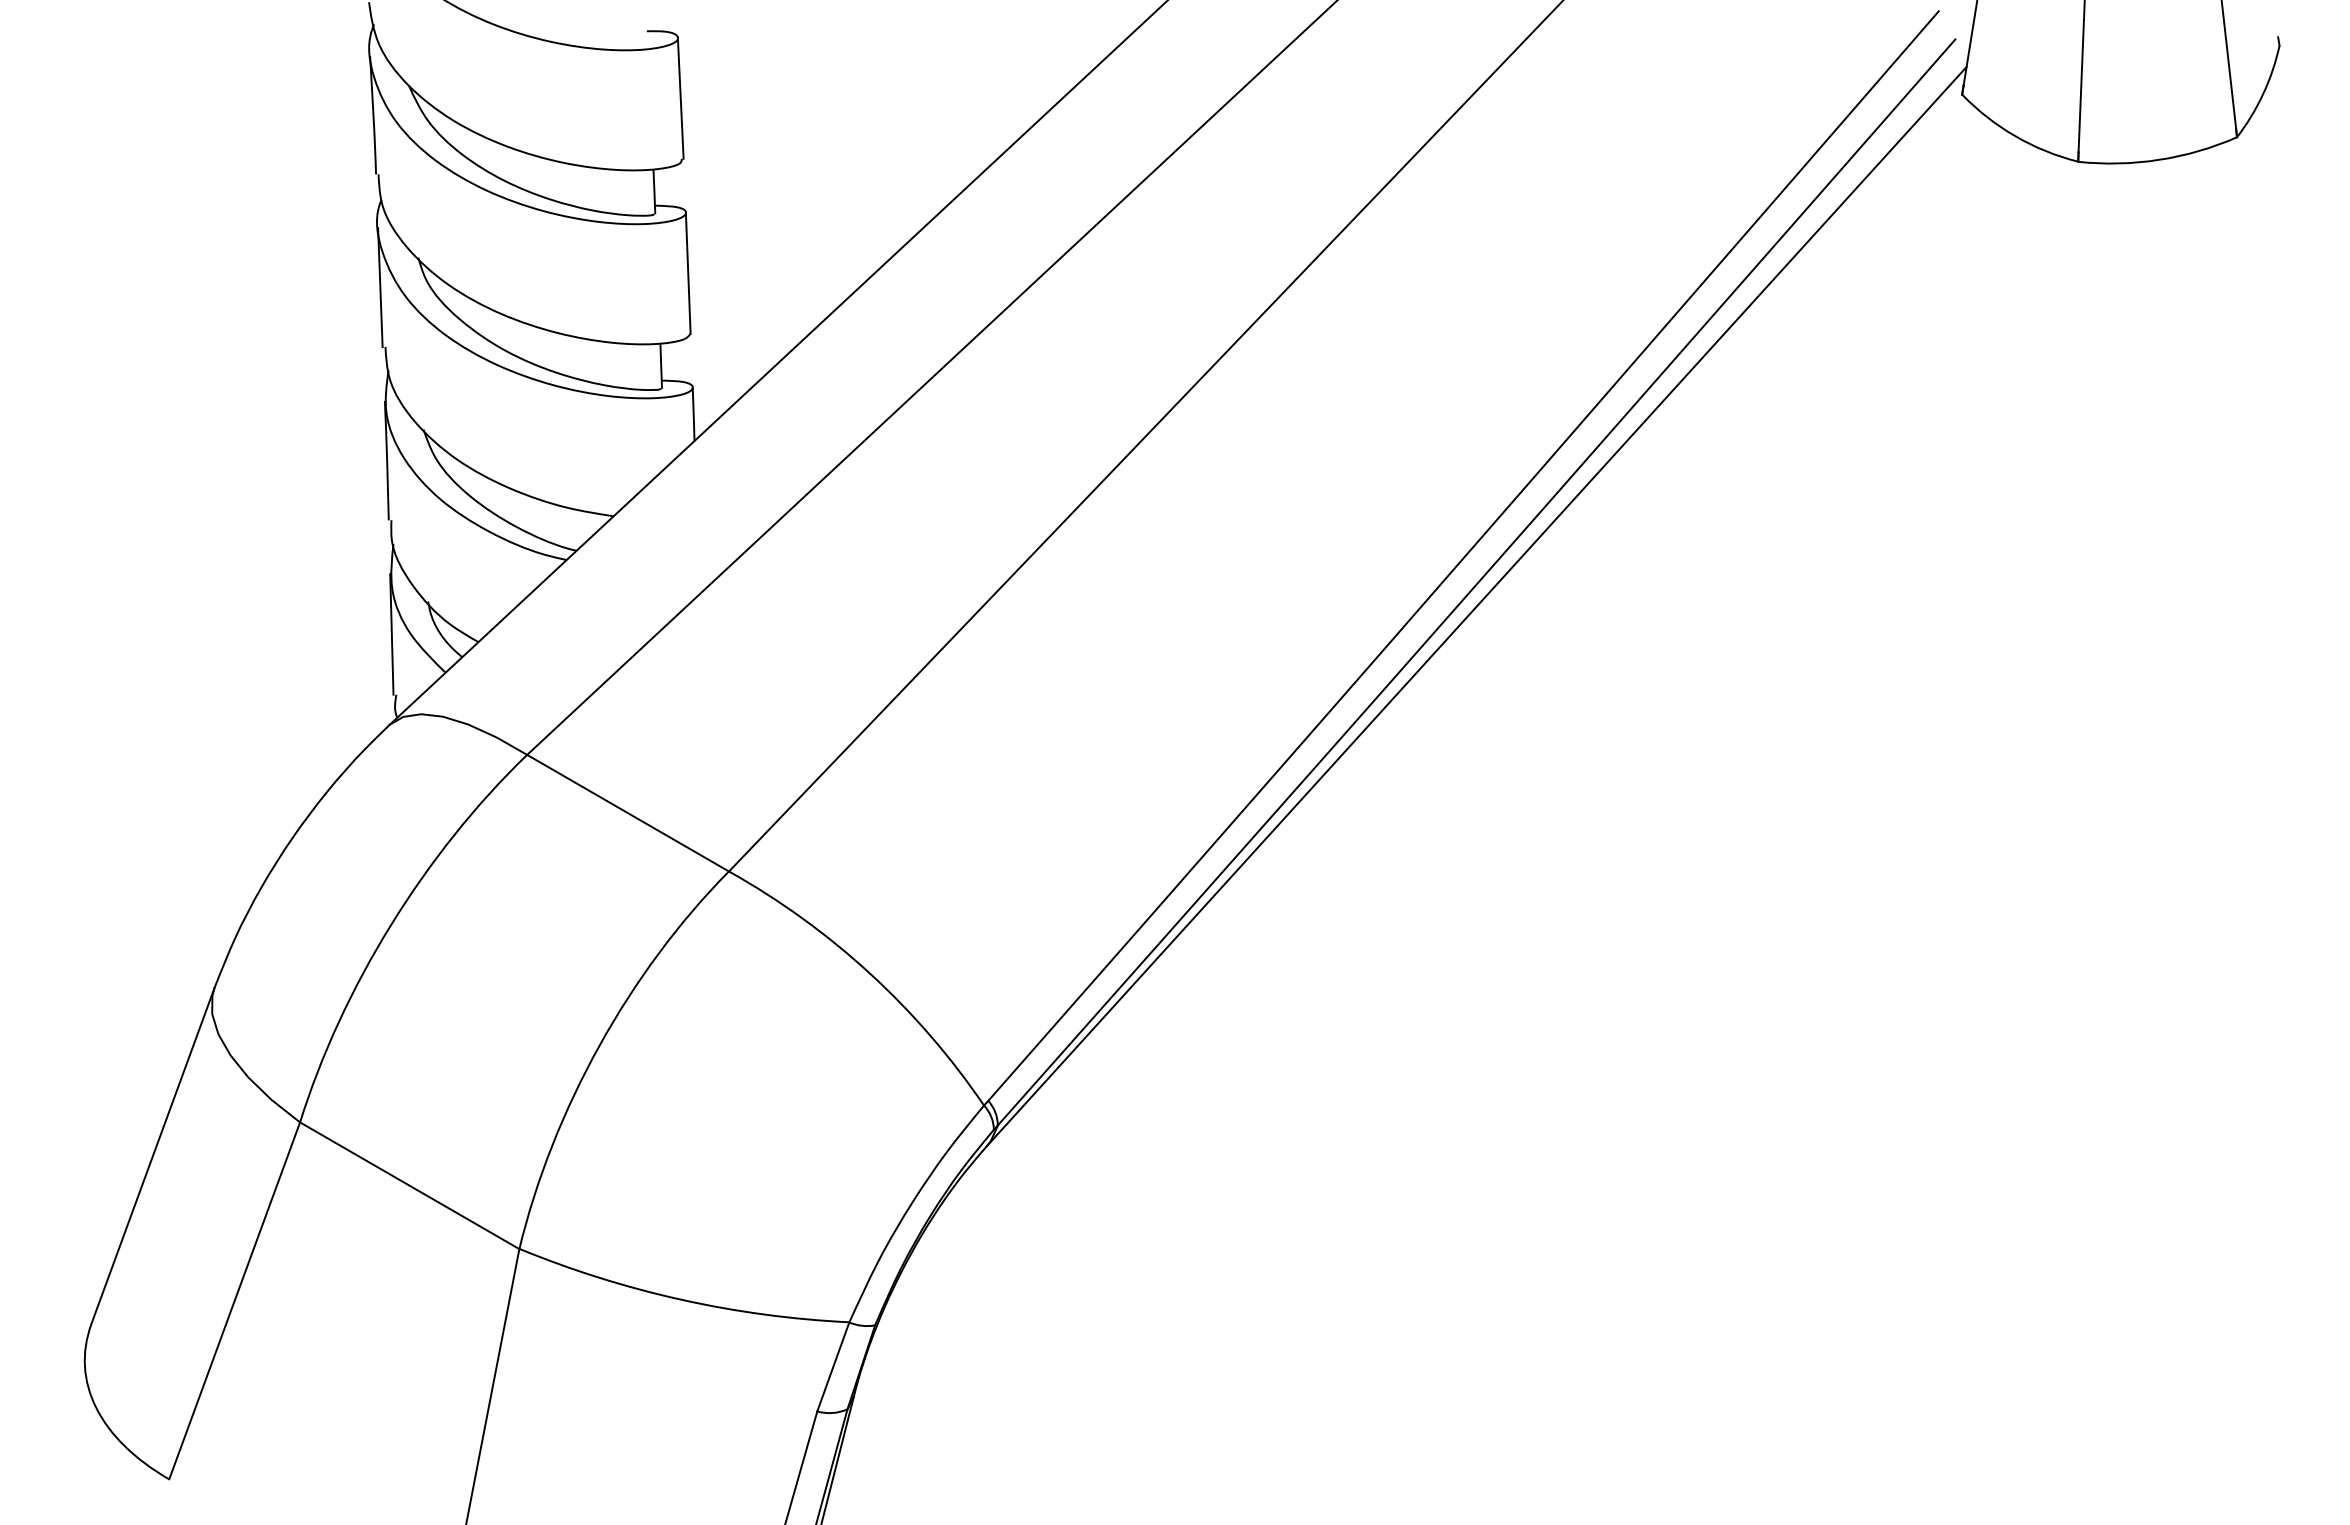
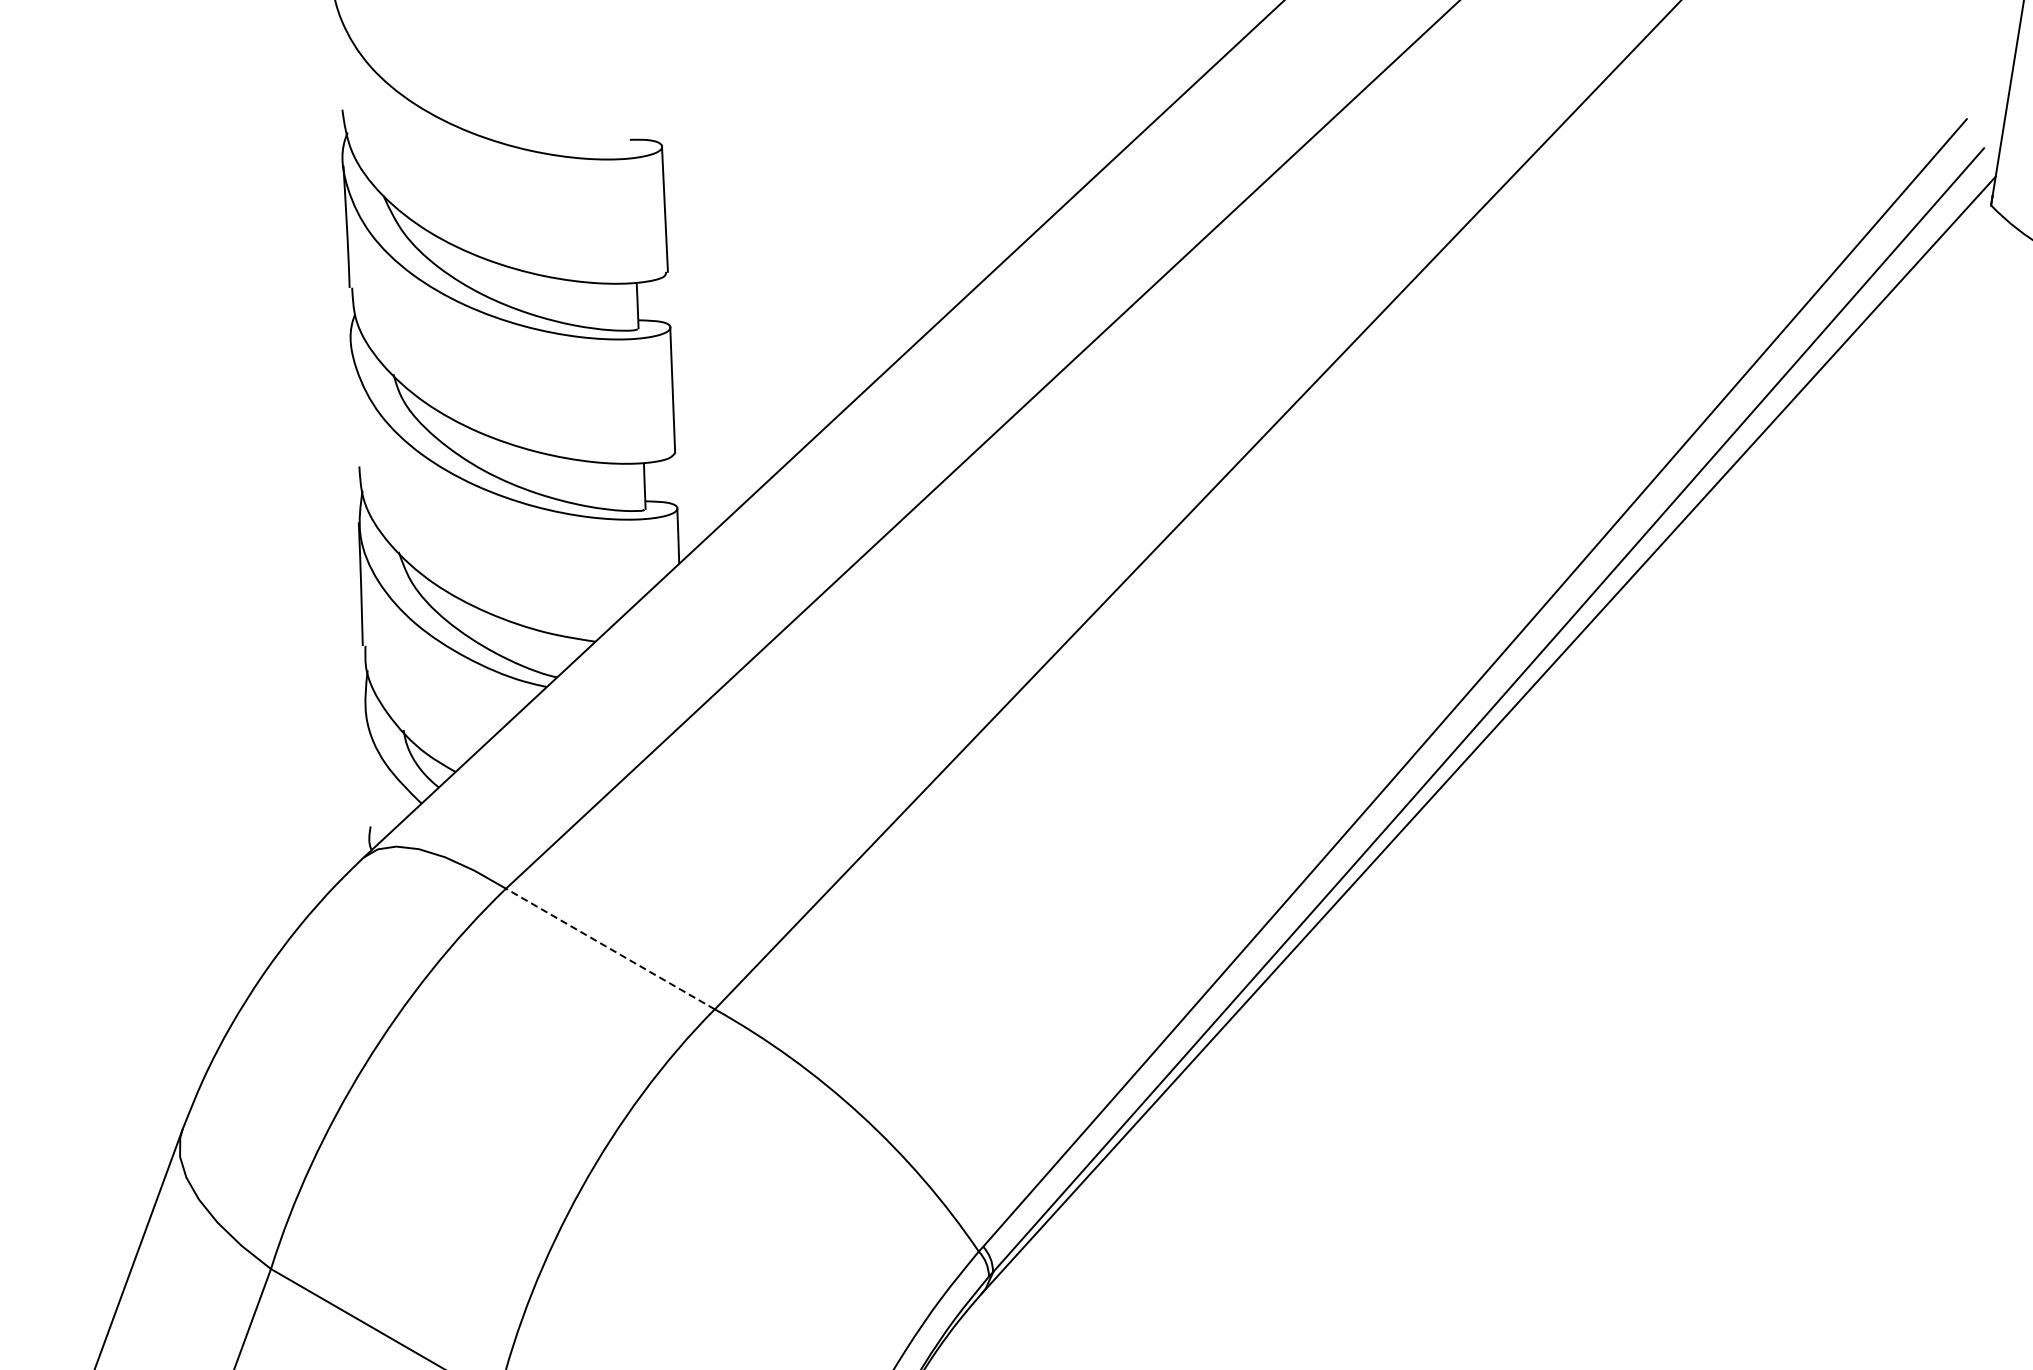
line: (380, 287) -> (354, 404), removed
line: (391, 634) -> (365, 764), removed
line: (628, 813) -> (610, 949), solid -> dashed

